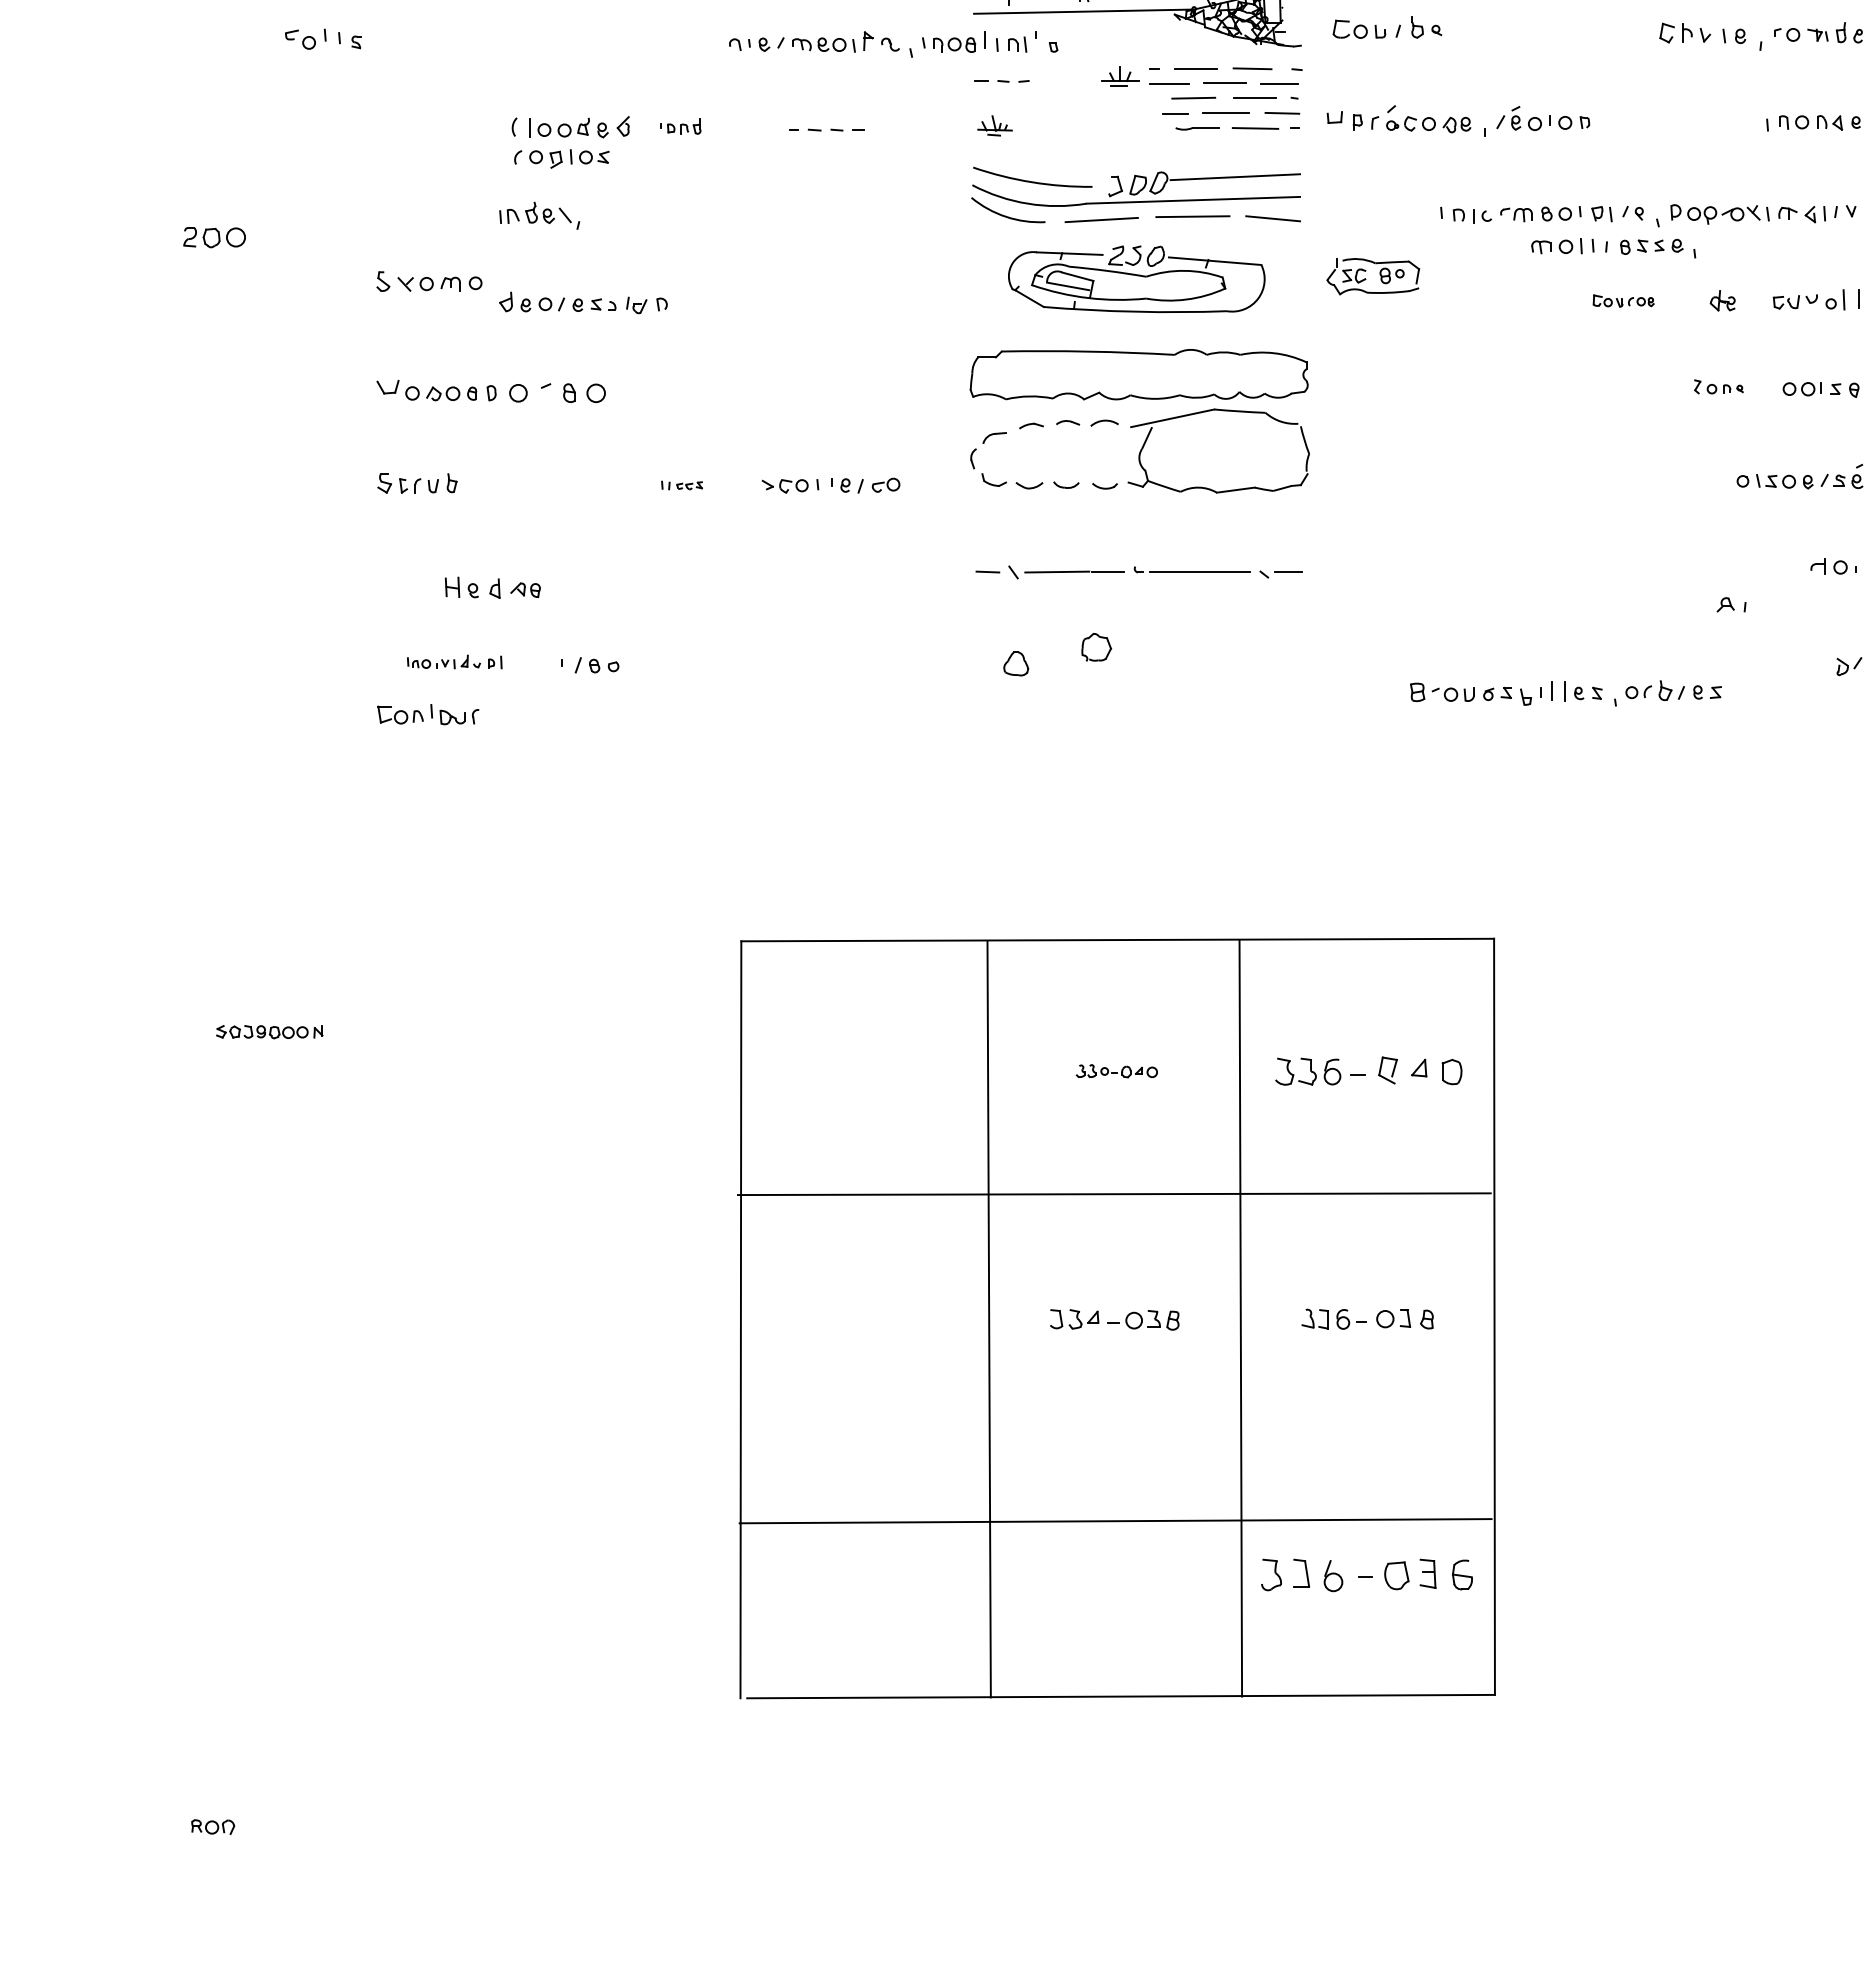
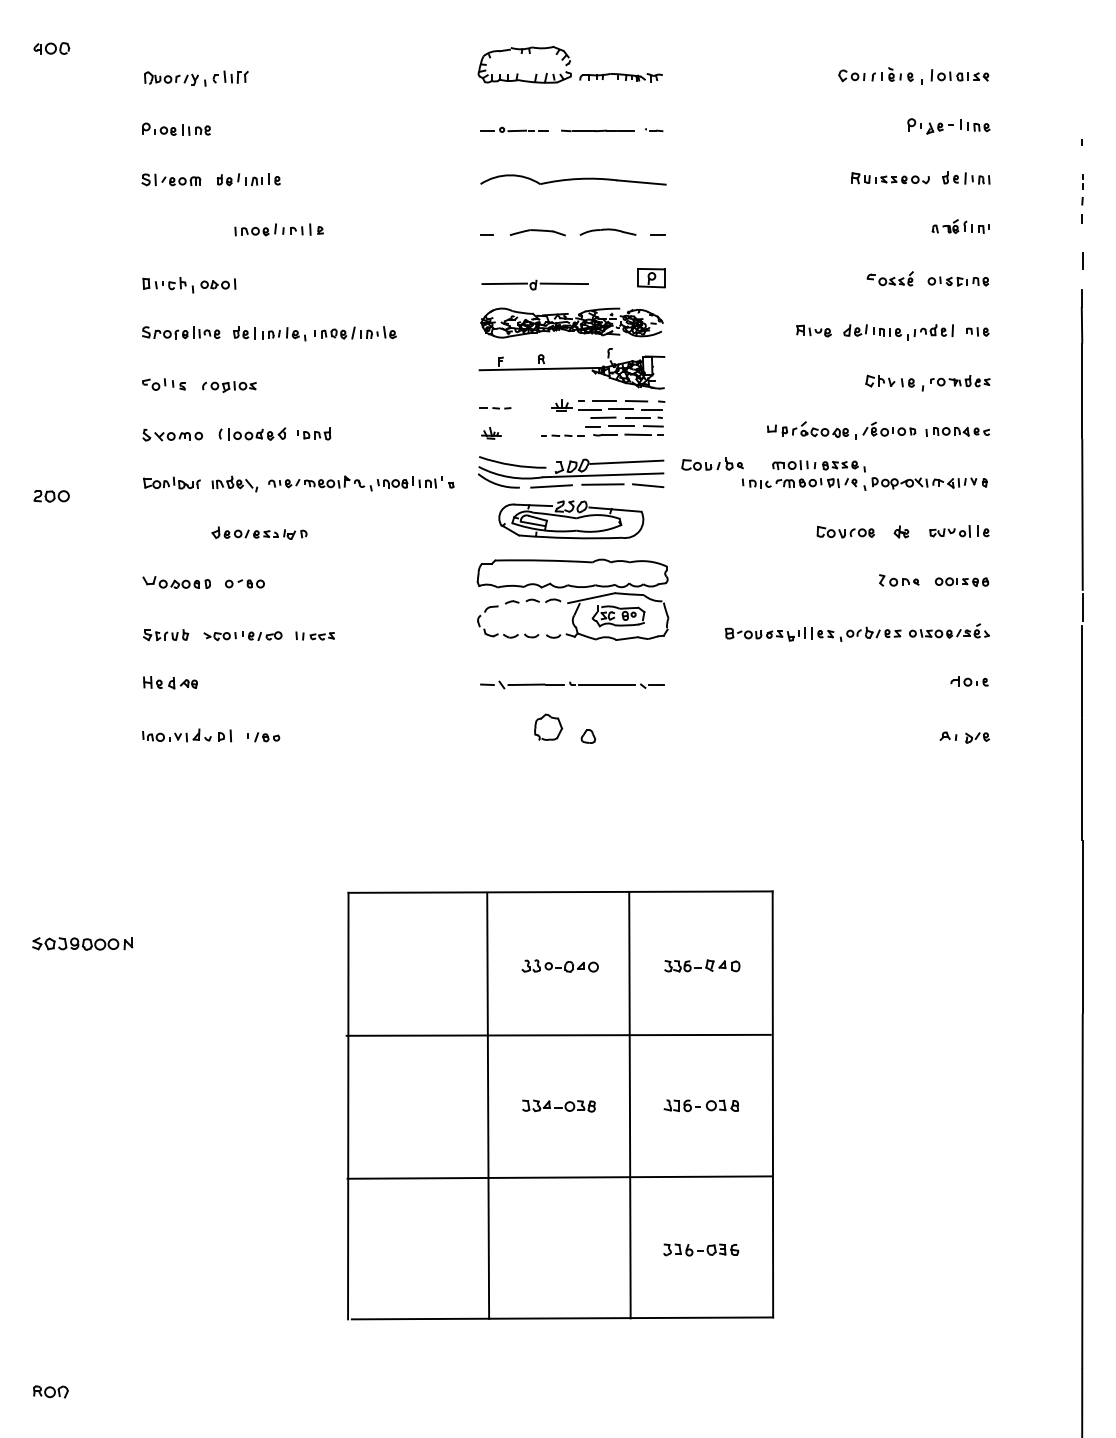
part: (1387, 26) -> (712, 463), moved
part: (322, 39) -> (163, 384), moved
part: (893, 44) -> (361, 483), moved
part: (1458, 120) -> (841, 430), moved
part: (680, 126) -> (314, 433), size x1.43
part: (826, 129) -> (562, 435), moved
part: (562, 159) -> (229, 387), moved
part: (1612, 248) -> (818, 466), moved
part: (1373, 276) -> (618, 616), moved
part: (428, 280) -> (172, 434), moved
part: (1623, 299) -> (845, 531), size x1.67
part: (1719, 386) -> (899, 580), size x1.43
part: (556, 392) -> (244, 583), size x0.71
part: (680, 484) -> (314, 635), size x1.67
part: (830, 484) -> (242, 635), moved
part: (492, 587) -> (170, 682), moved
part: (1731, 603) -> (948, 735), moved
part: (1096, 646) -> (548, 726), size x1.67
part: (453, 662) -> (186, 735), size x1.67
part: (1016, 663) -> (588, 736), moved
part: (1564, 692) -> (812, 633), moved
part: (427, 713) -> (171, 482), moved
part: (269, 1031) -> (82, 943), size x1.67
part: (1115, 1070) -> (559, 965), size x1.67
part: (1369, 1070) -> (702, 965), size x0.71
line: (1115, 1521) -> (559, 1177), moved
part: (1367, 1574) -> (701, 1249), size x0.62
part: (212, 1826) -> (50, 1391), size x1.43

